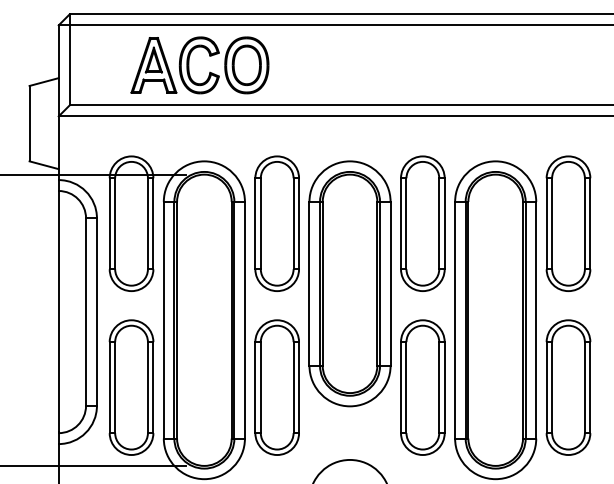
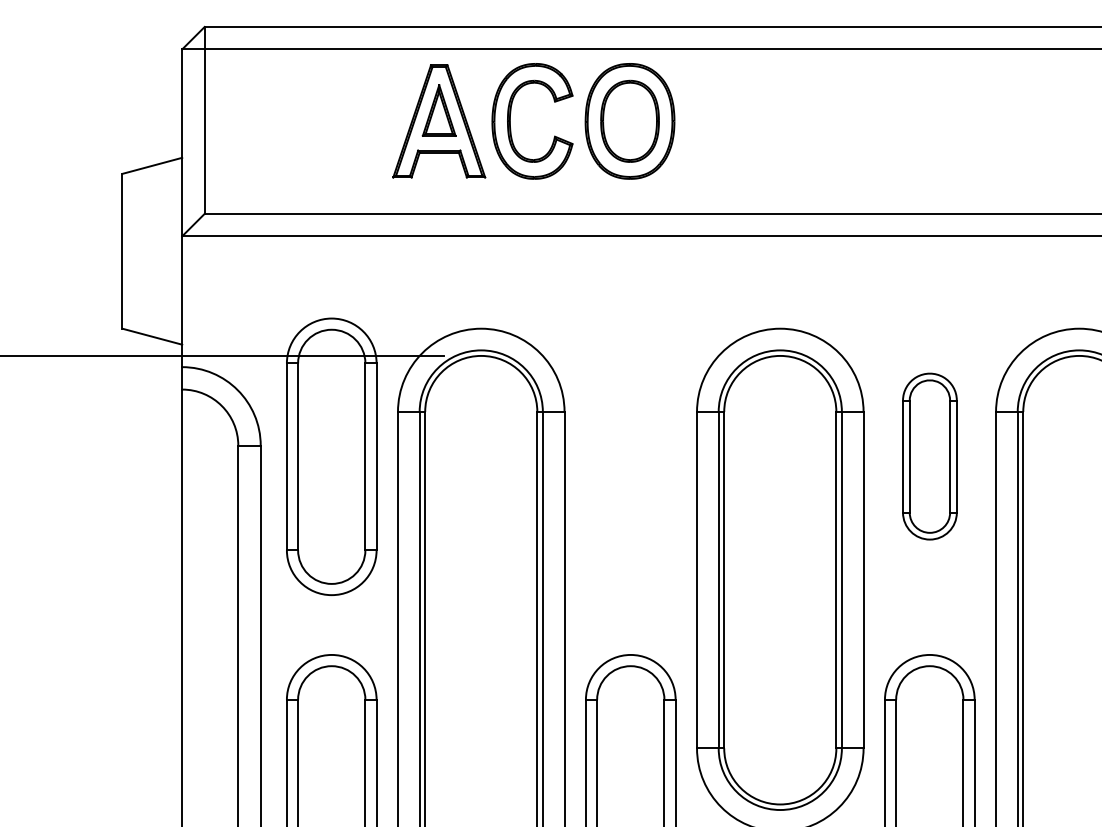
part: (189, 65) -> (512, 121), moved
part: (276, 223) -> (629, 456), removed
part: (422, 223) -> (929, 456), size x0.6

